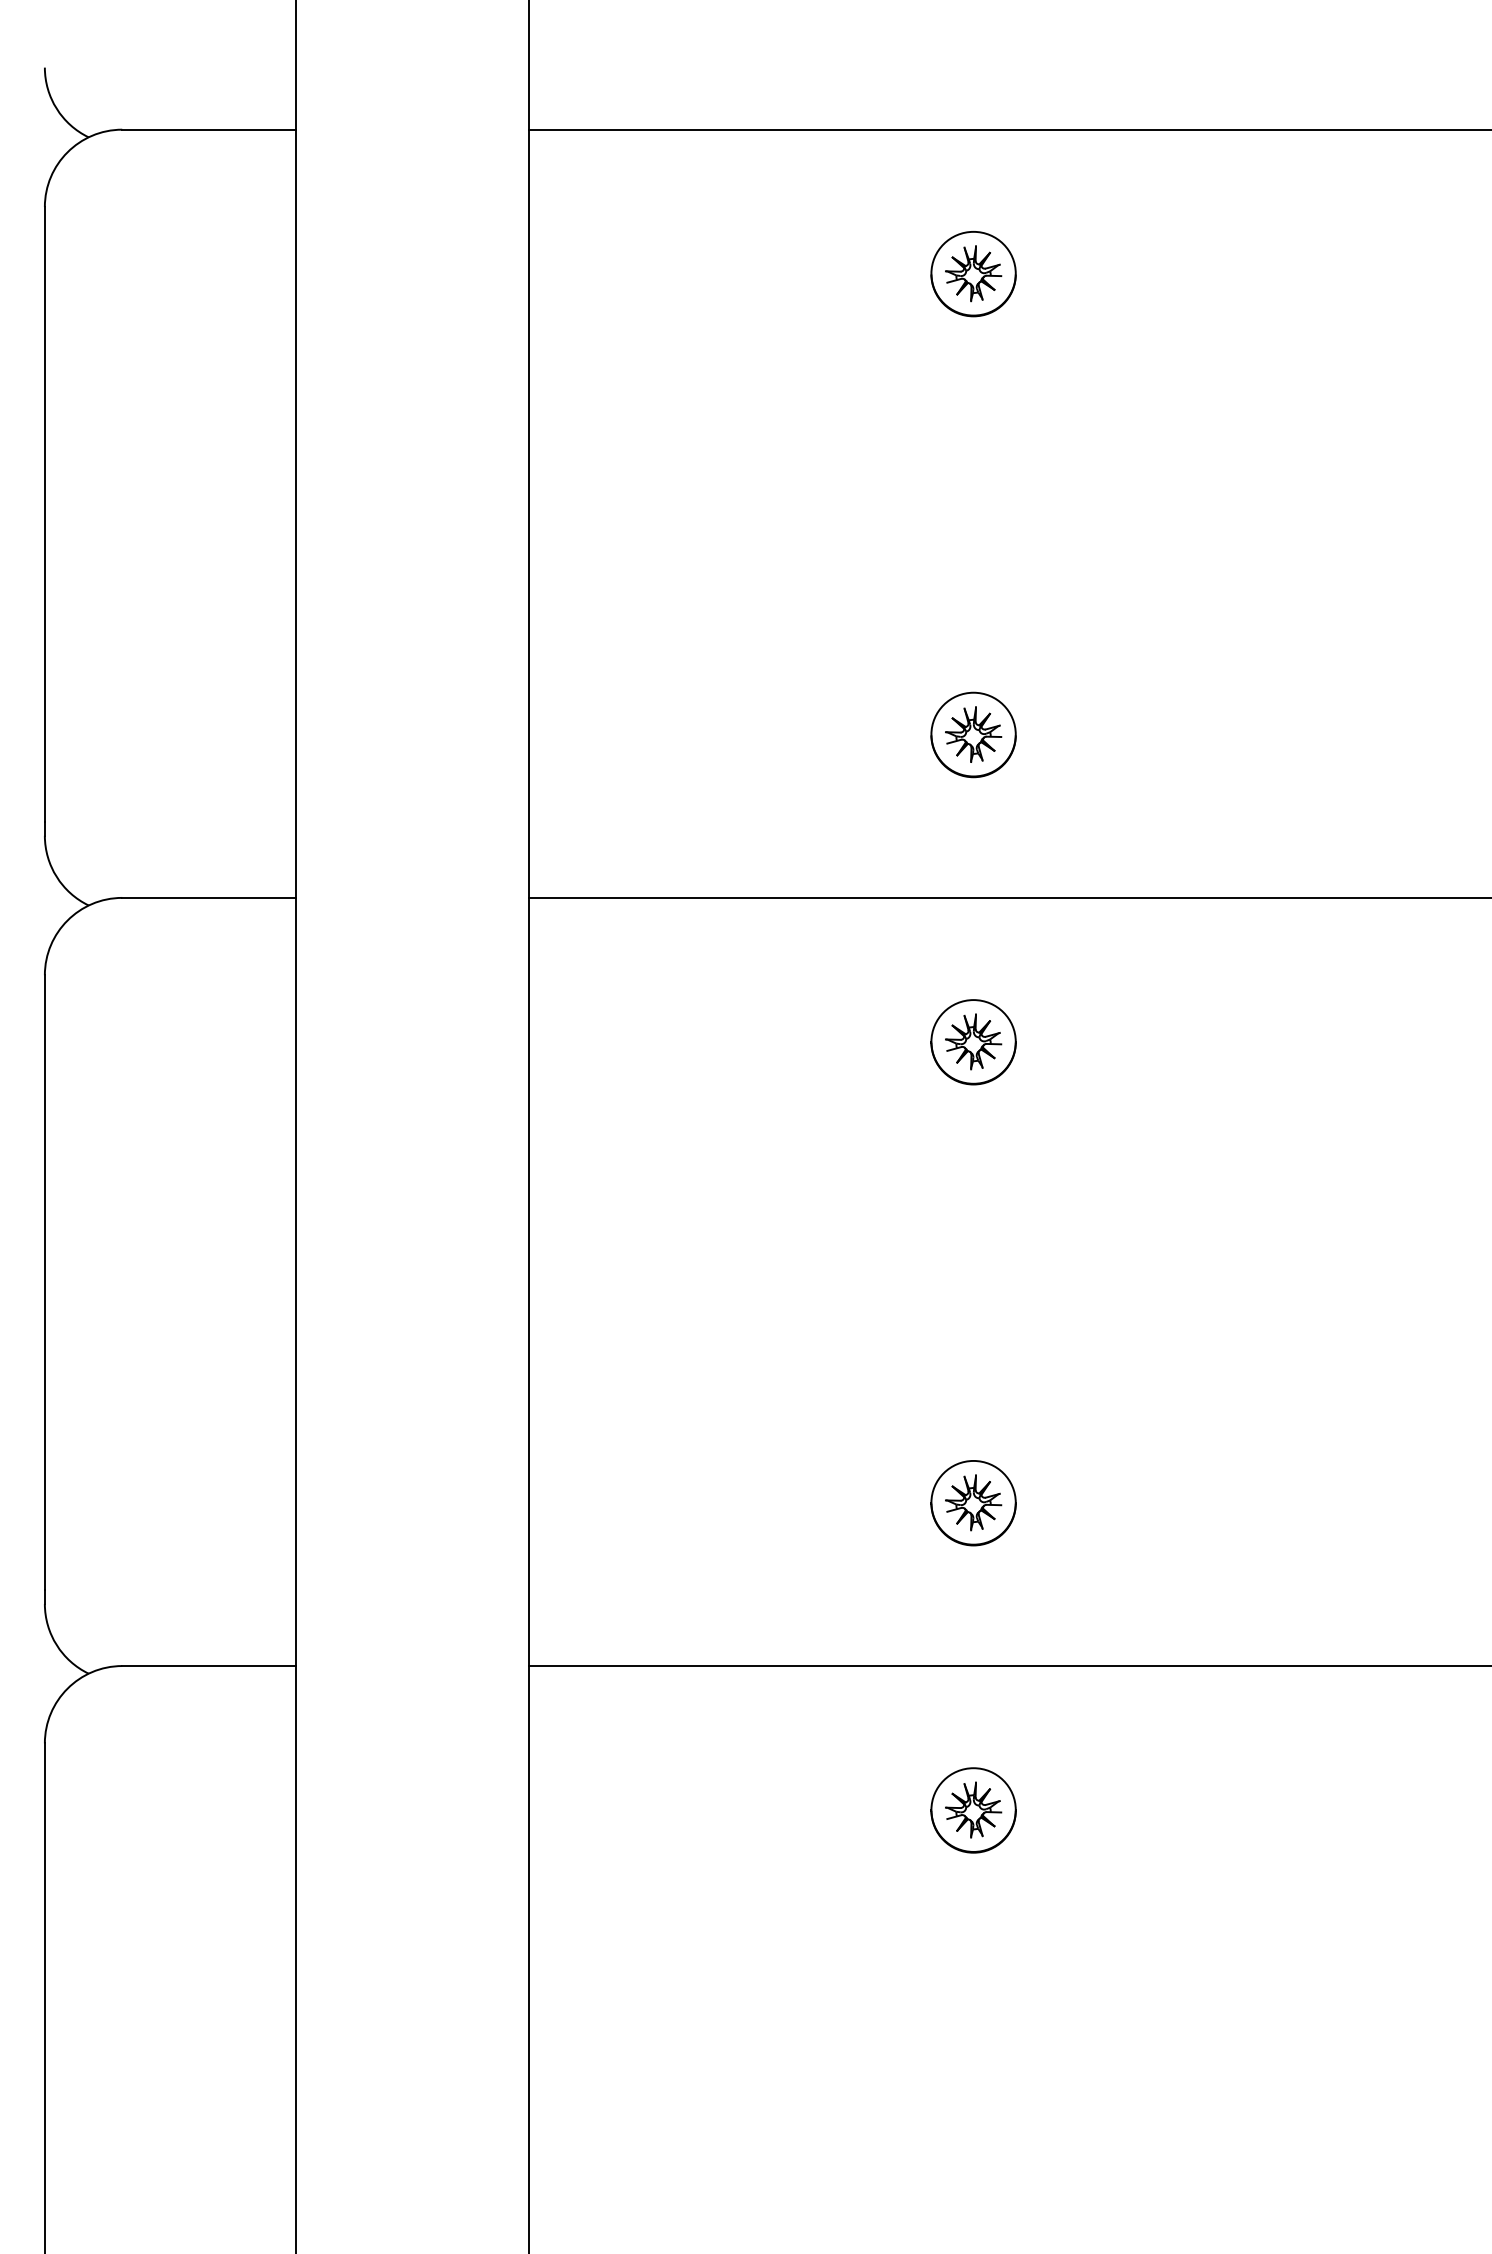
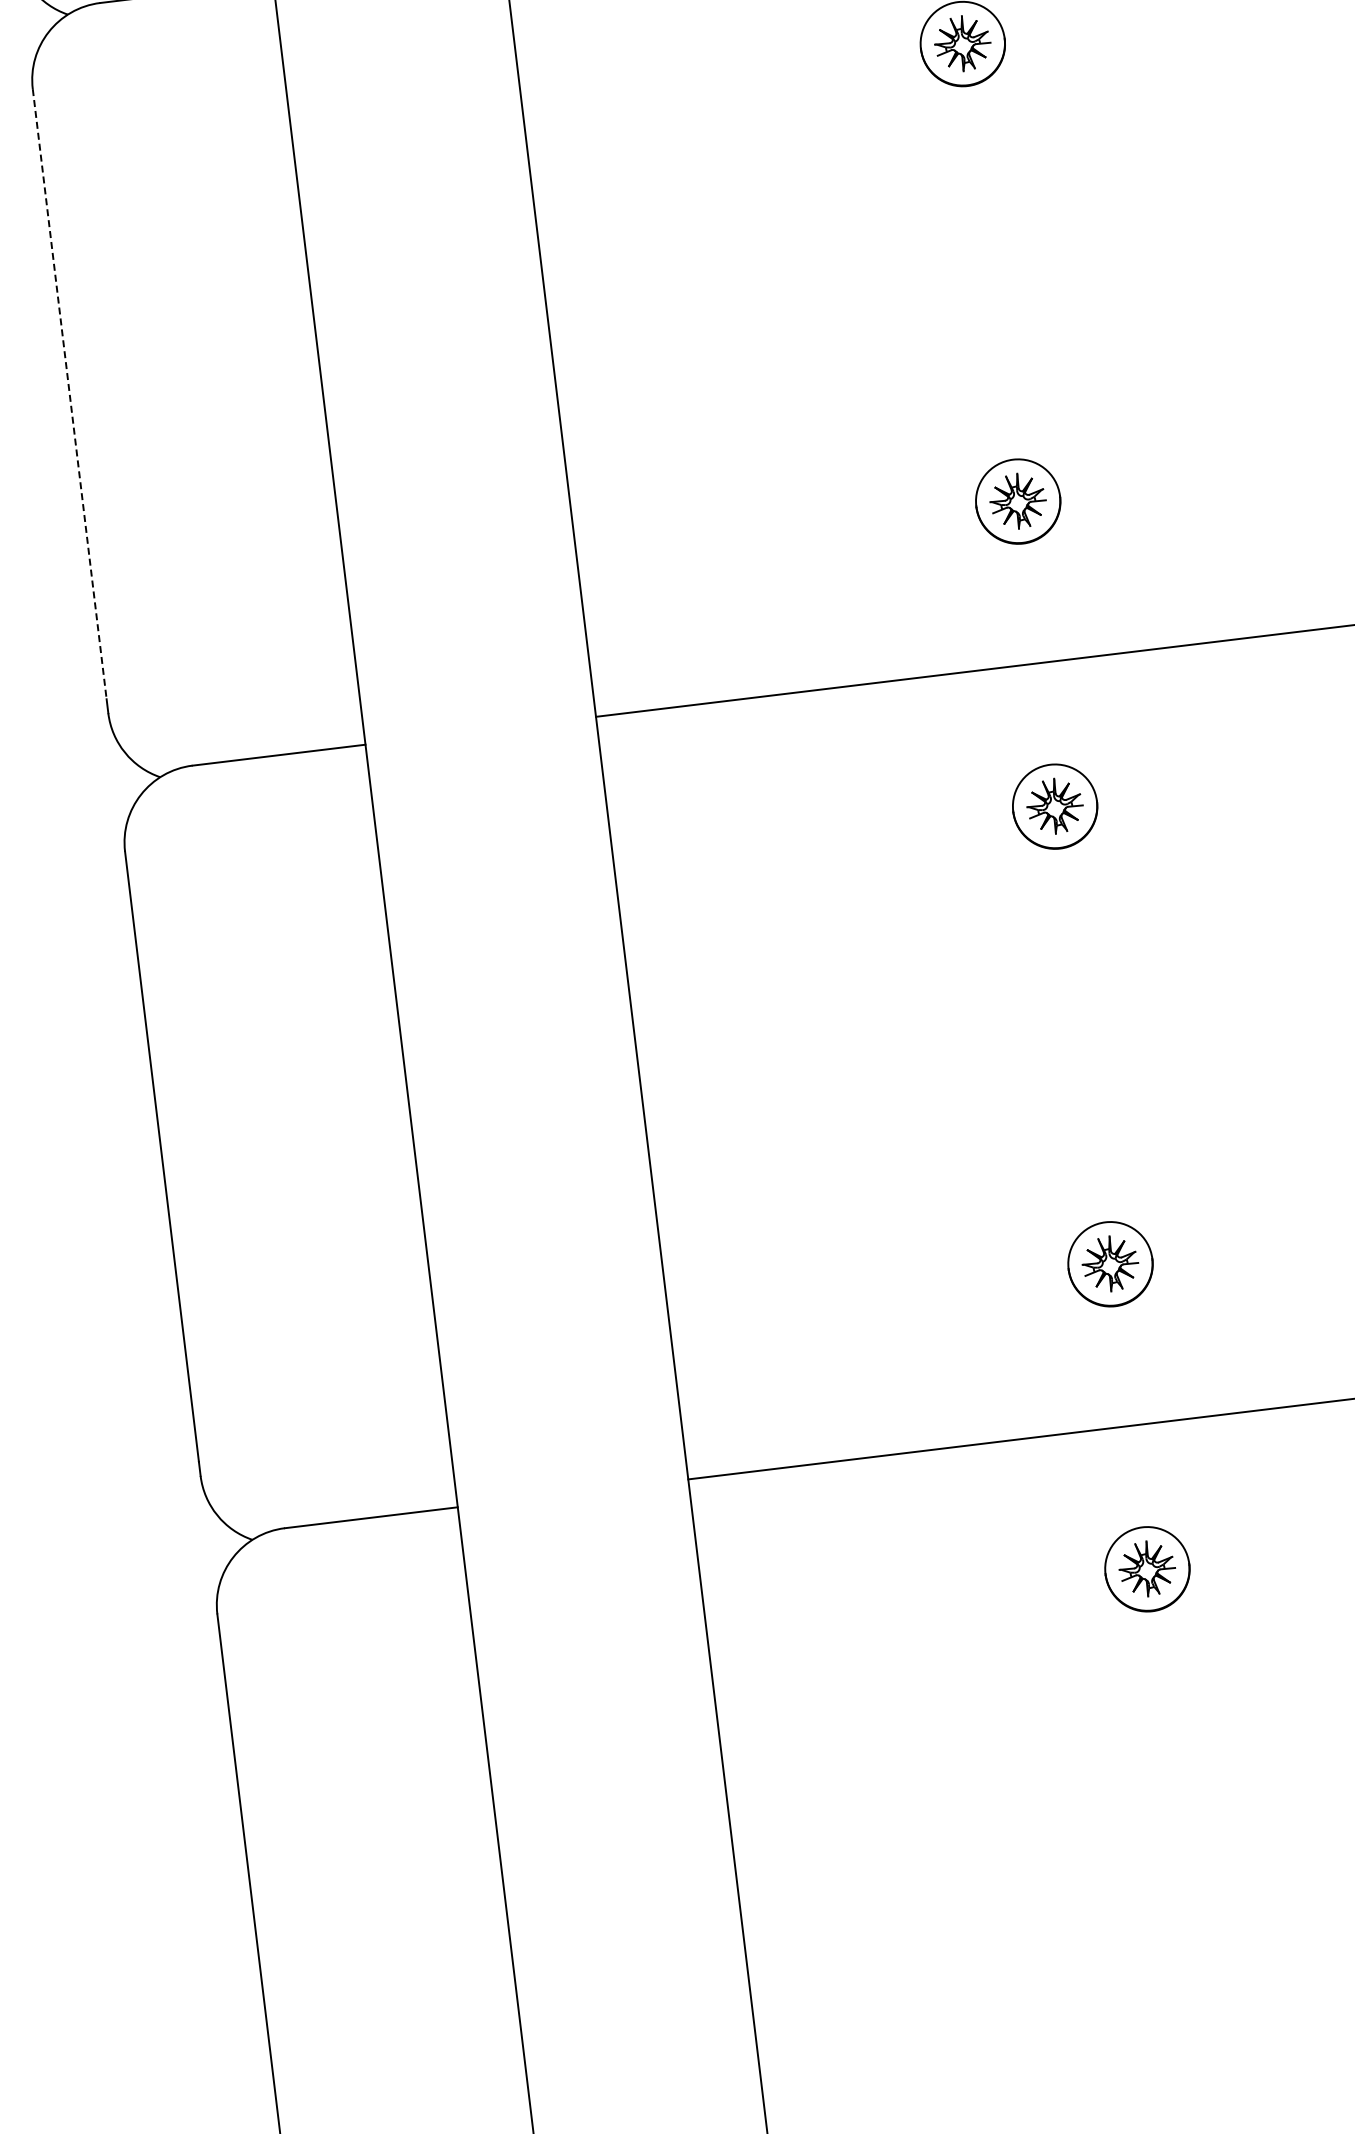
line: (44, 514) -> (69, 394), solid -> dashed

